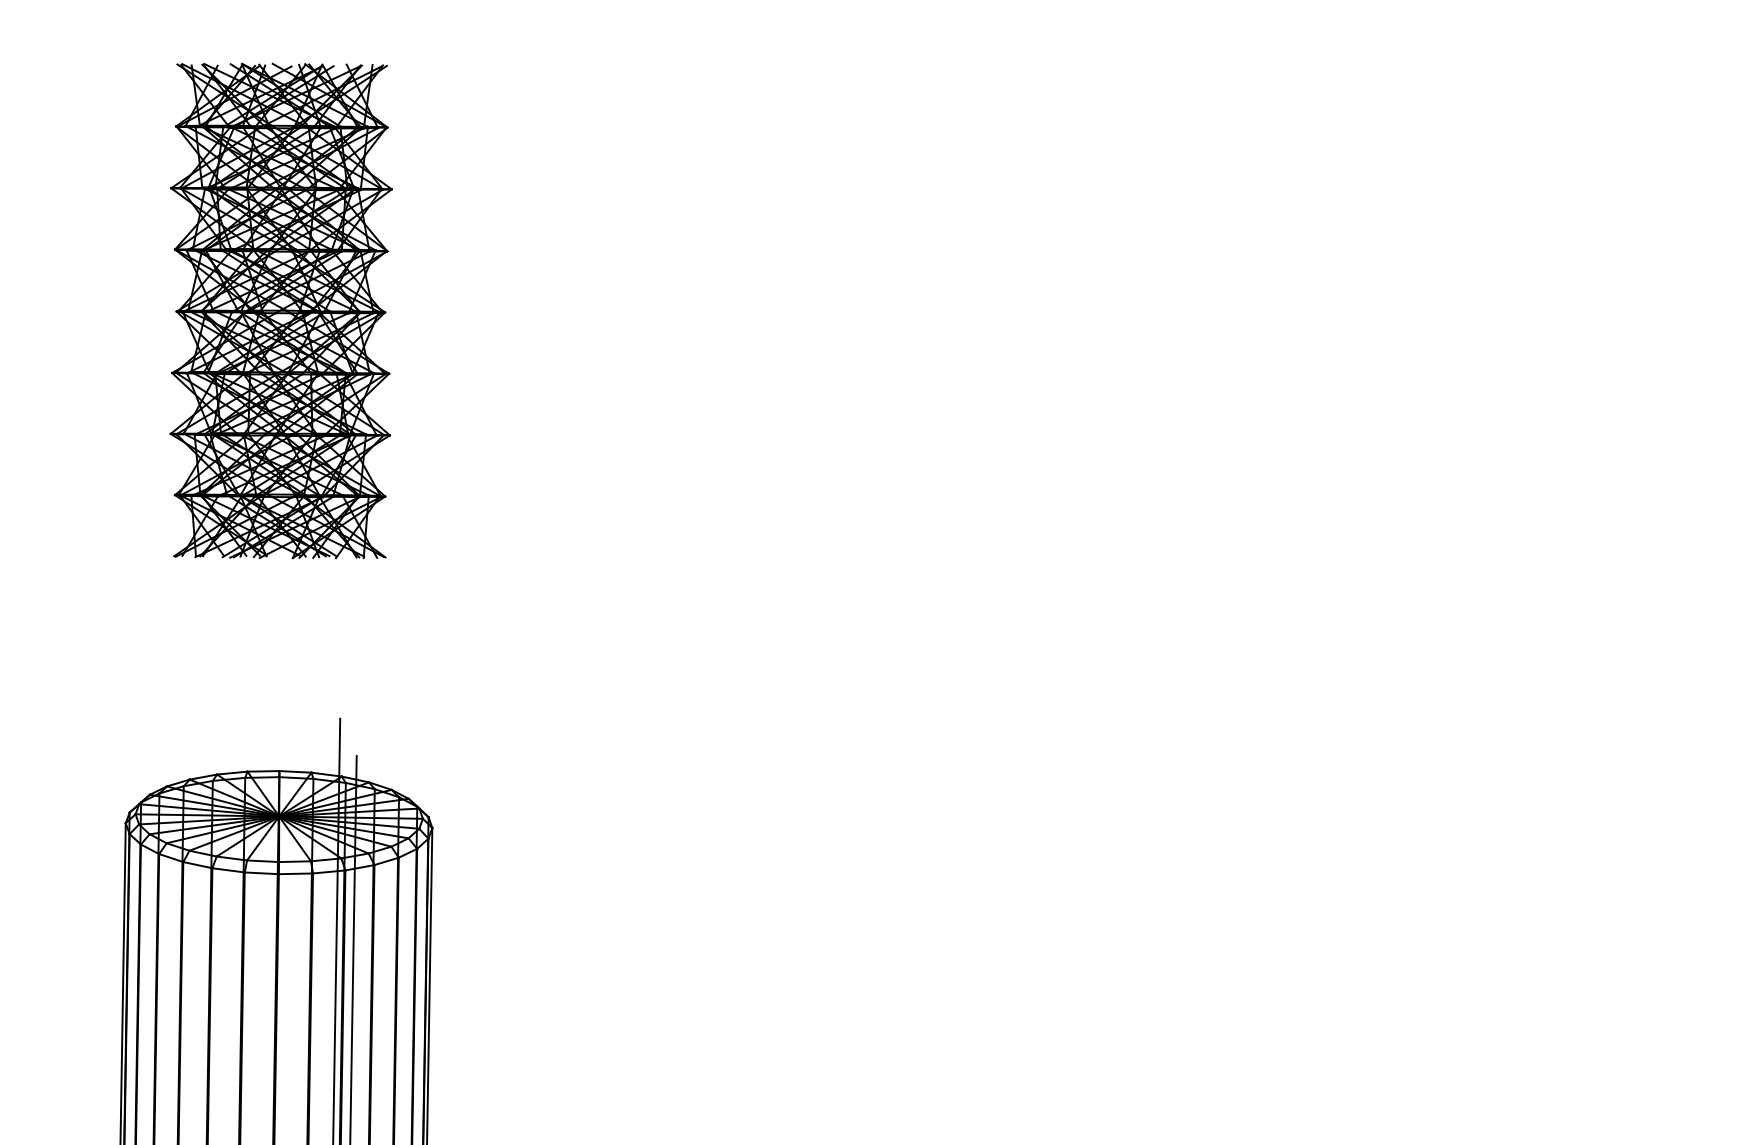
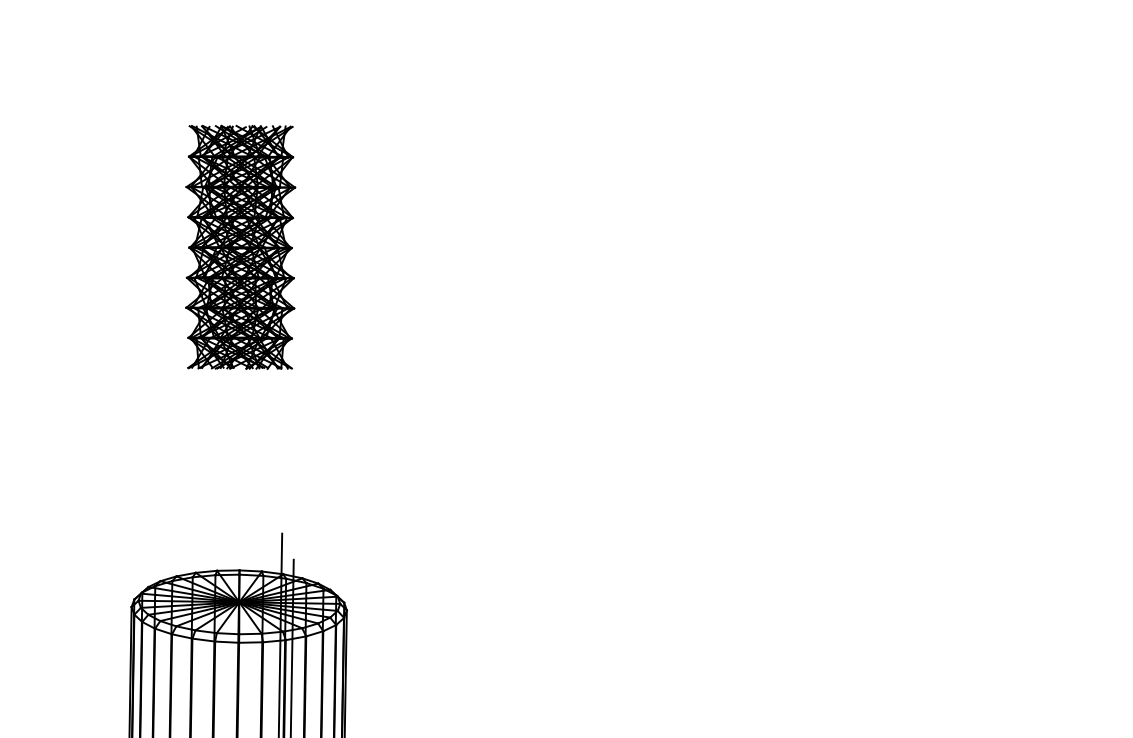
part: (280, 310) -> (240, 247), size x0.7

